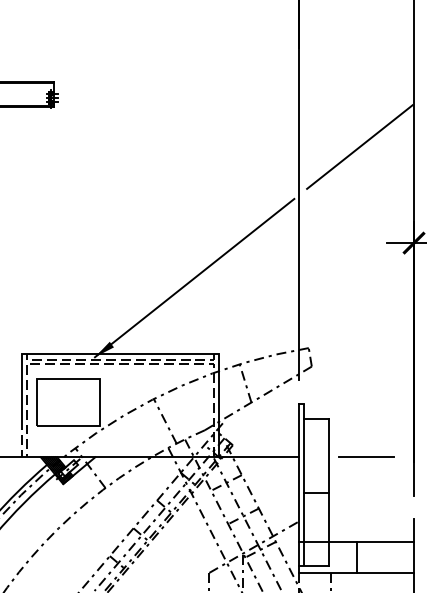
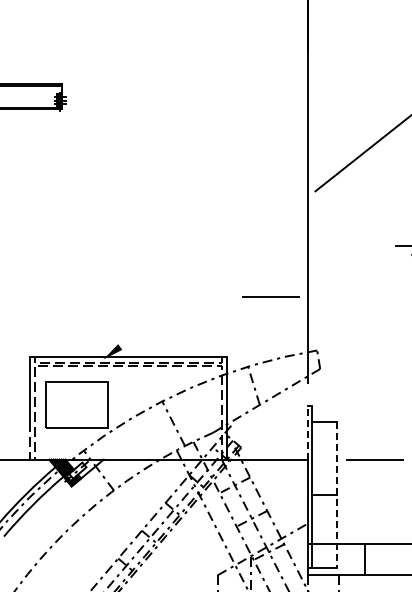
line: (194, 277) -> (202, 279), removed
line: (262, 293) -> (270, 295), added
line: (299, 430) -> (307, 432), solid -> dashed
line: (329, 493) -> (337, 495), solid -> dashed

